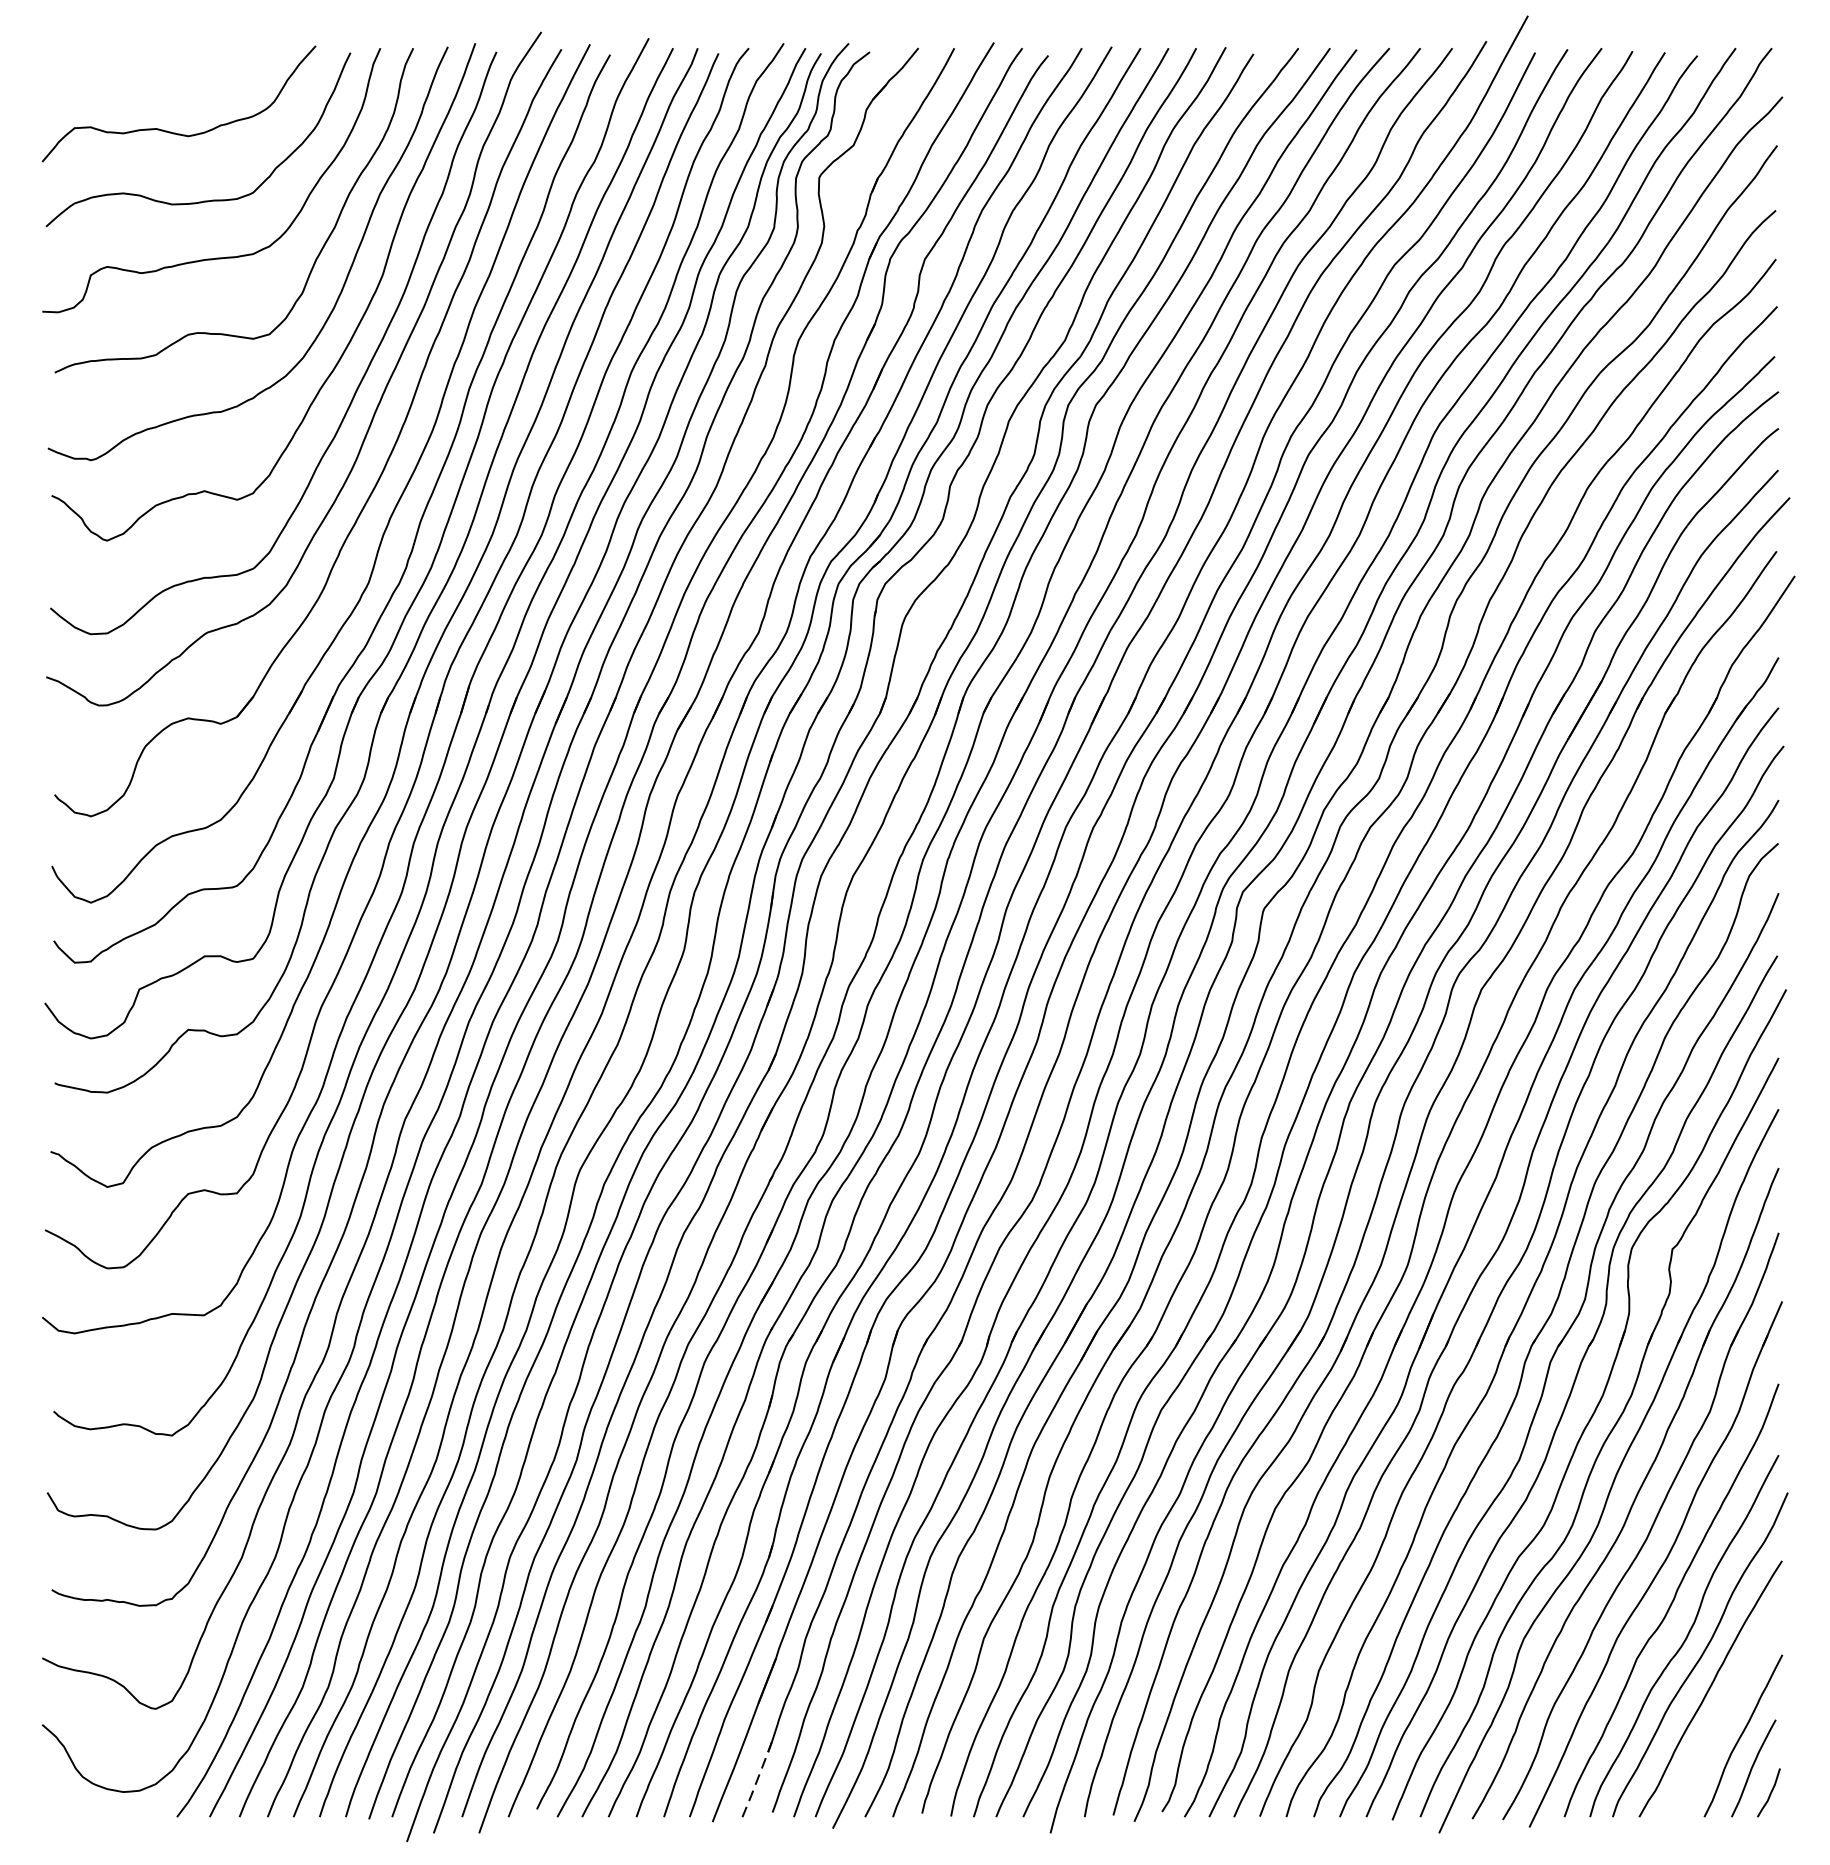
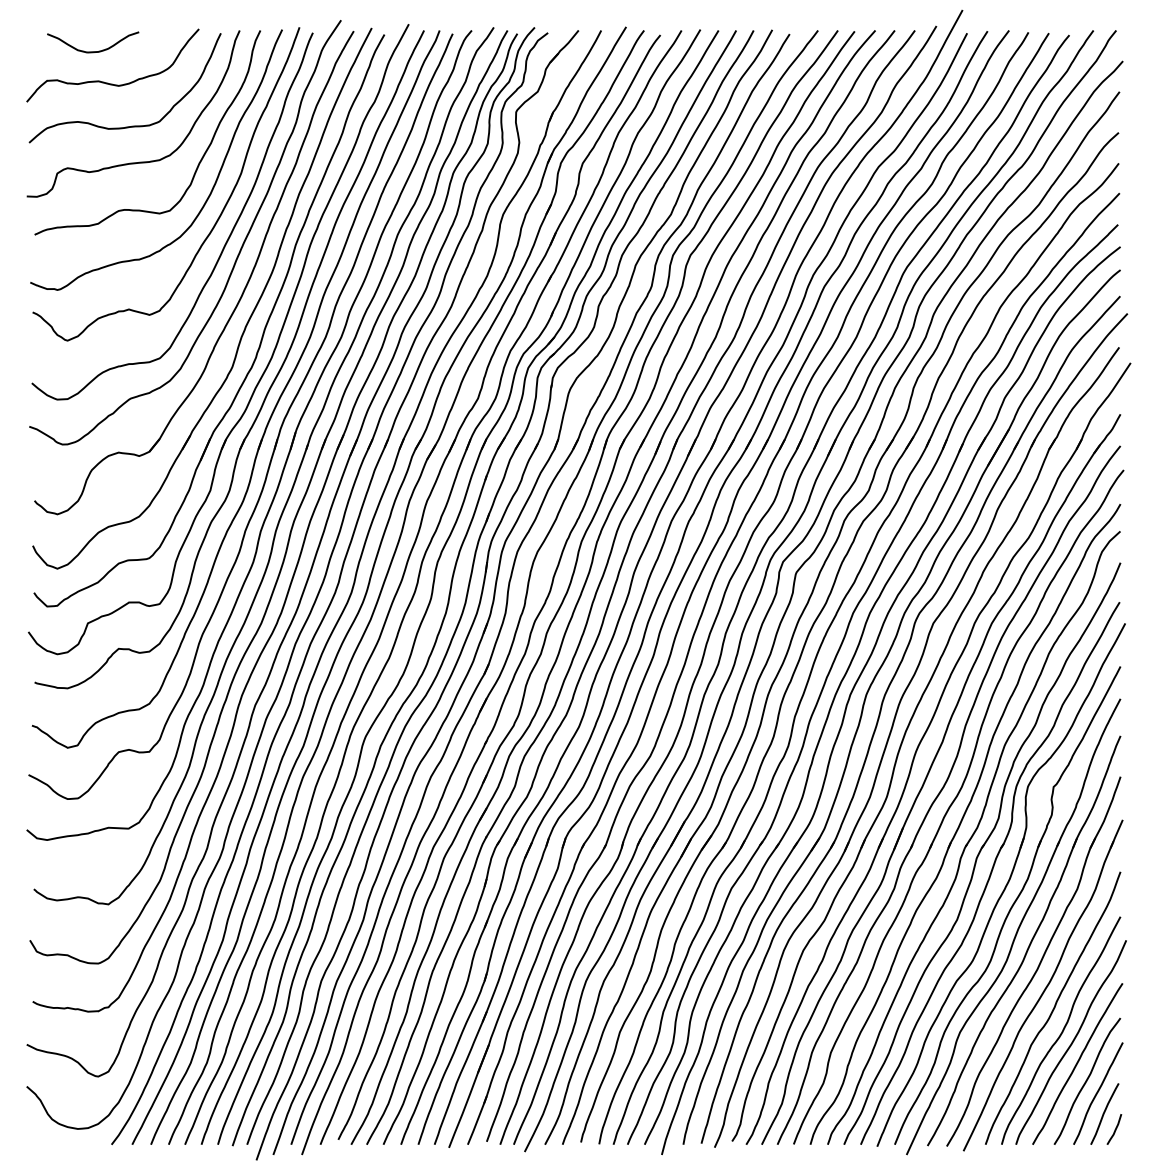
curve: (148, 81) -> (93, 51), added
curve: (1726, 1715) -> (1087, 1080), added
line: (757, 1778) -> (477, 1120), dashed -> solid

